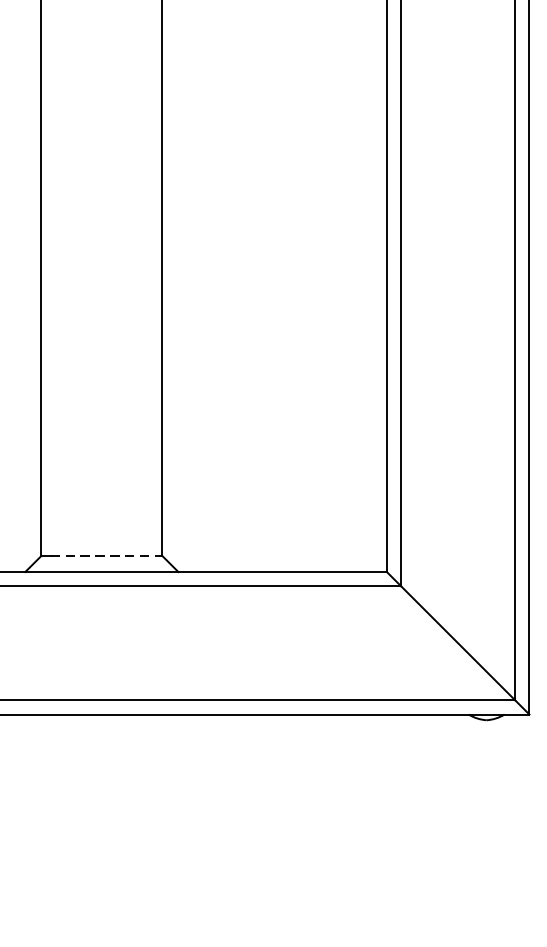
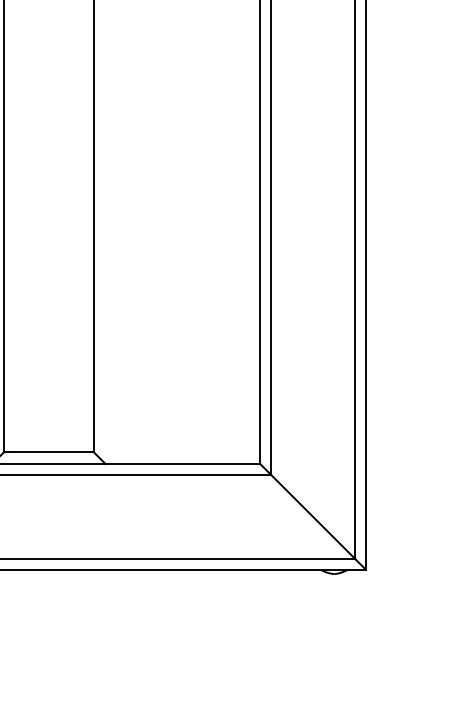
line: (106, 556) -> (52, 452), dashed -> solid

